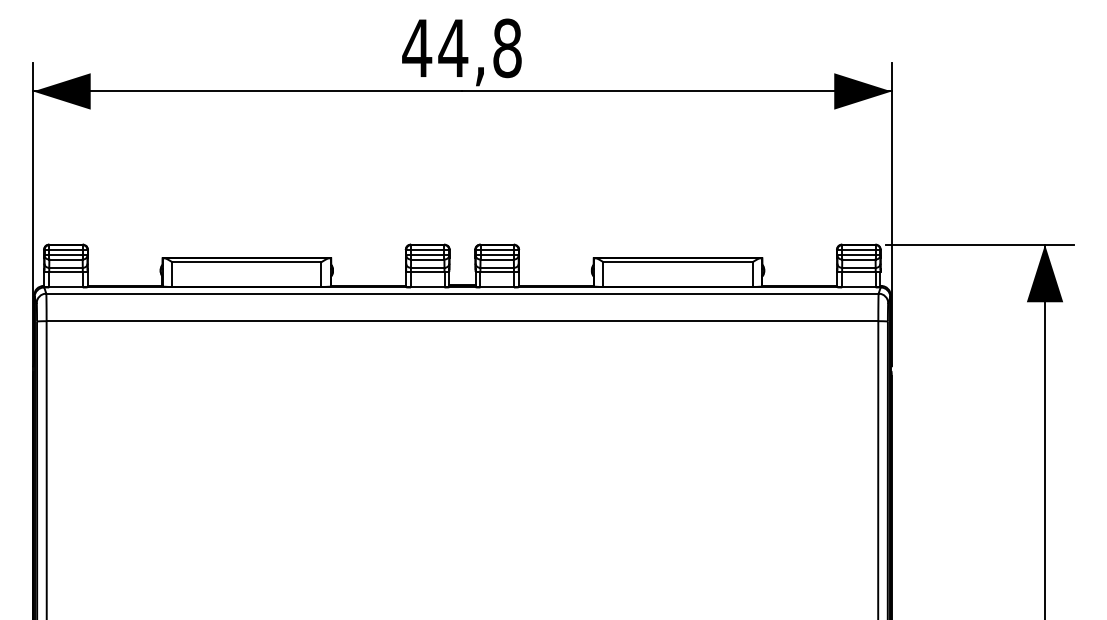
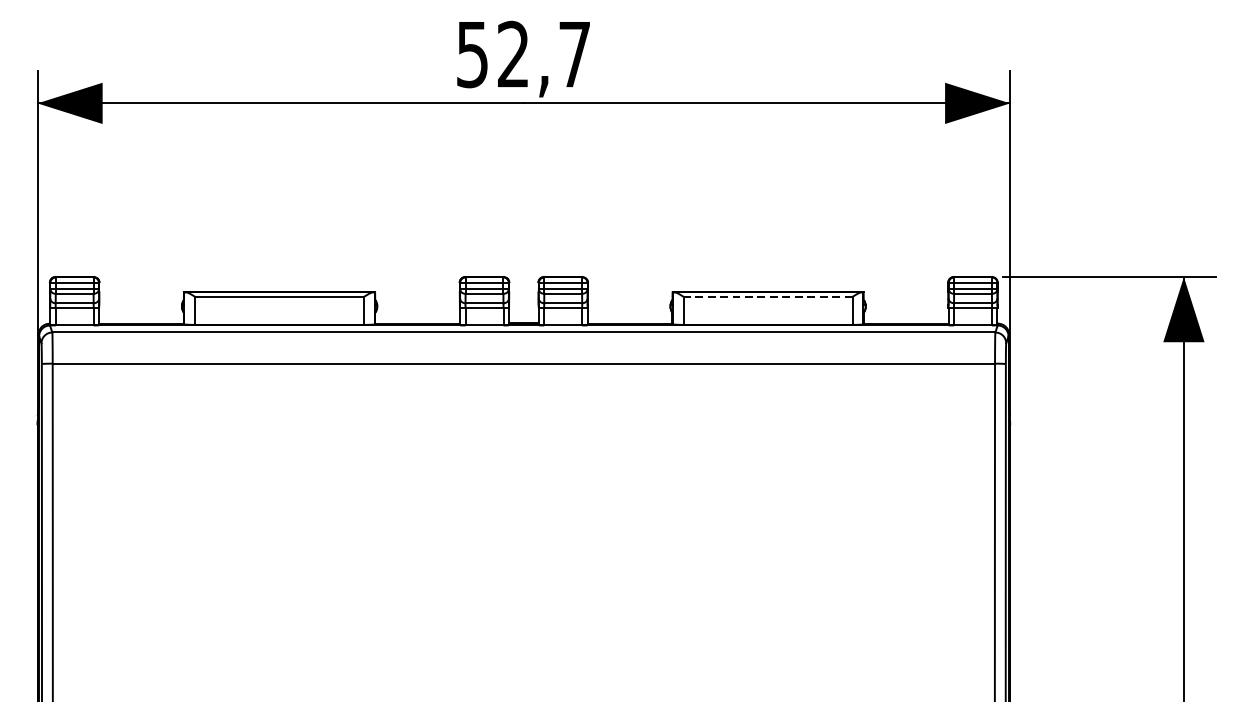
text: (461, 48) -> (522, 54), 44,8 -> 52,7
line: (678, 262) -> (768, 297), solid -> dashed

